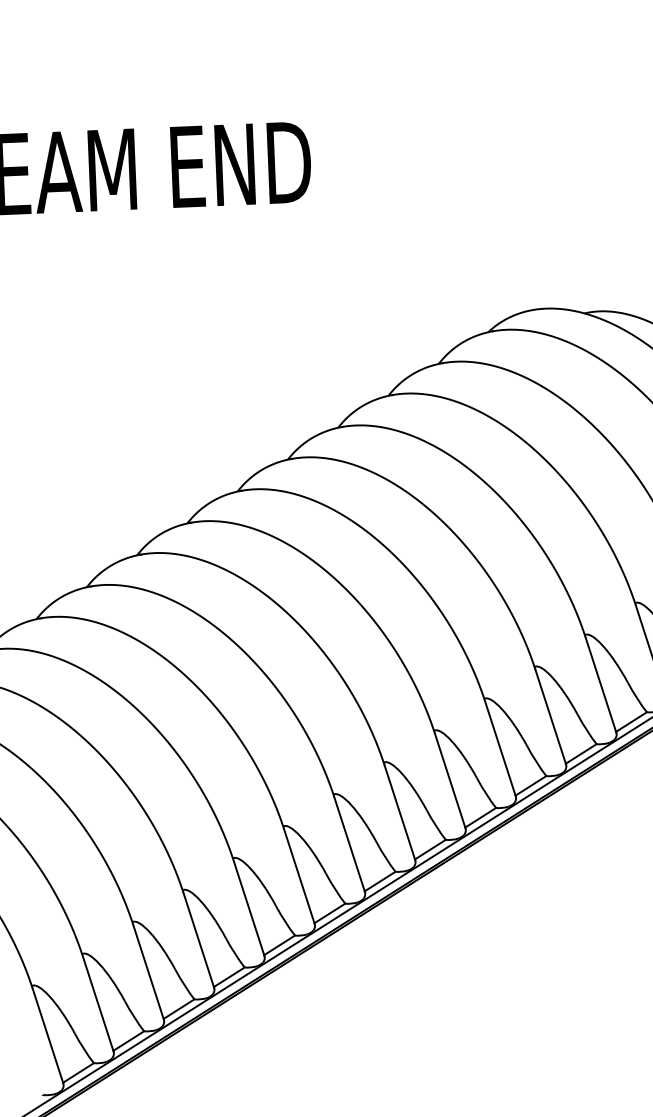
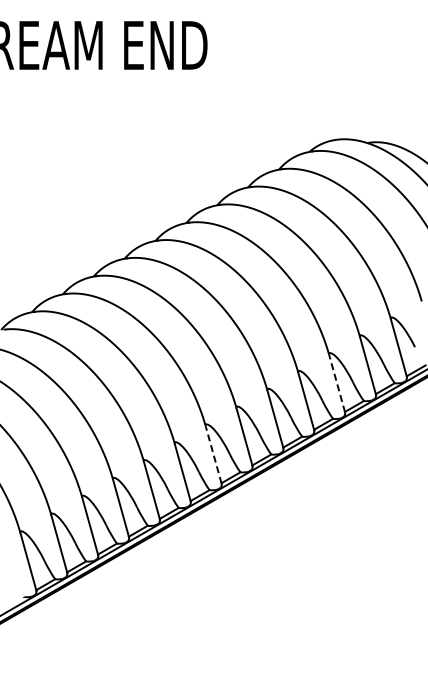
line: (551, 716) -> (337, 383), solid -> dashed
line: (349, 843) -> (213, 454), solid -> dashed

